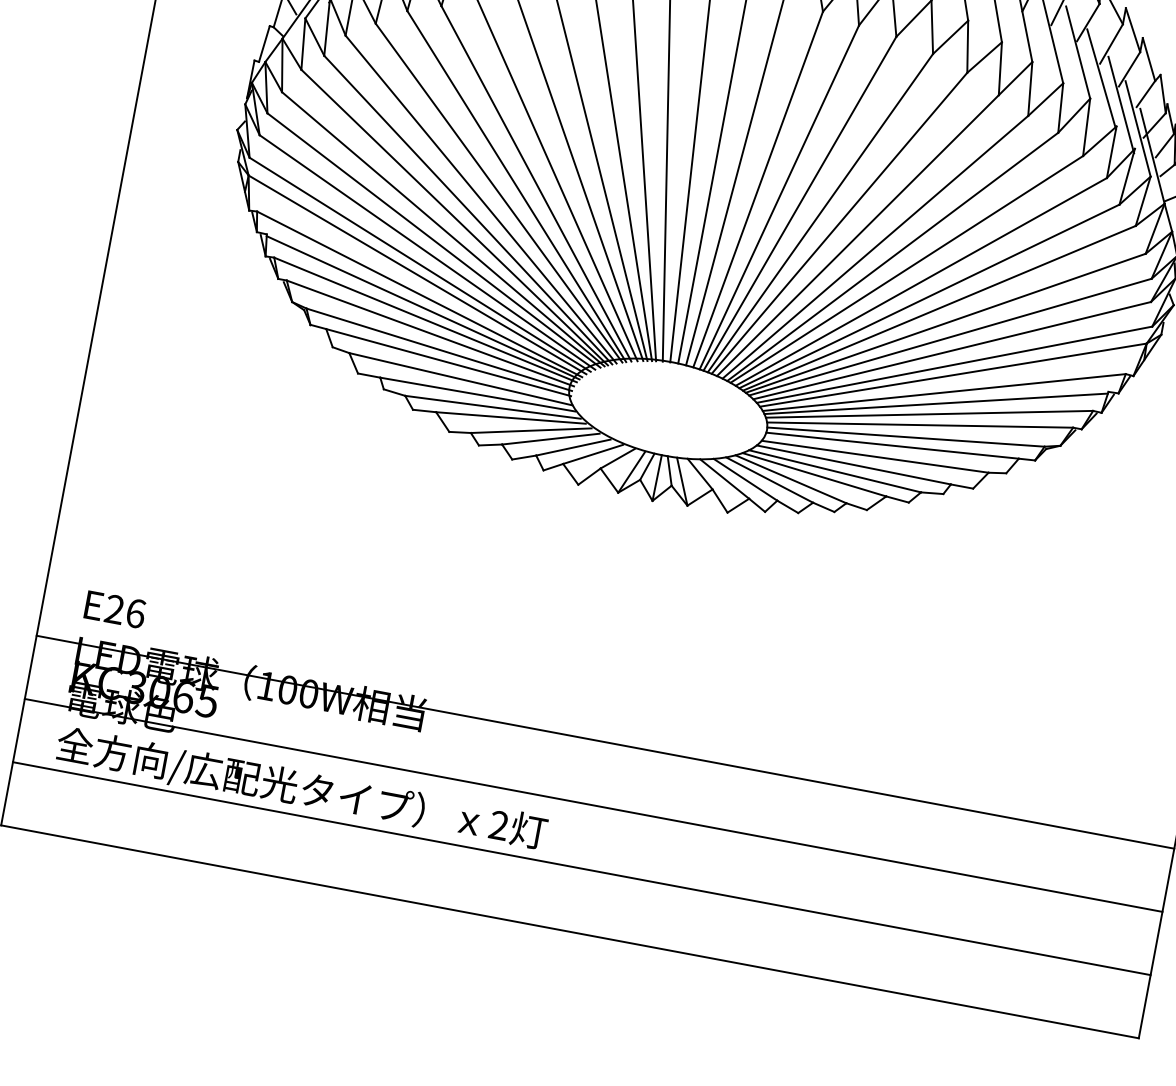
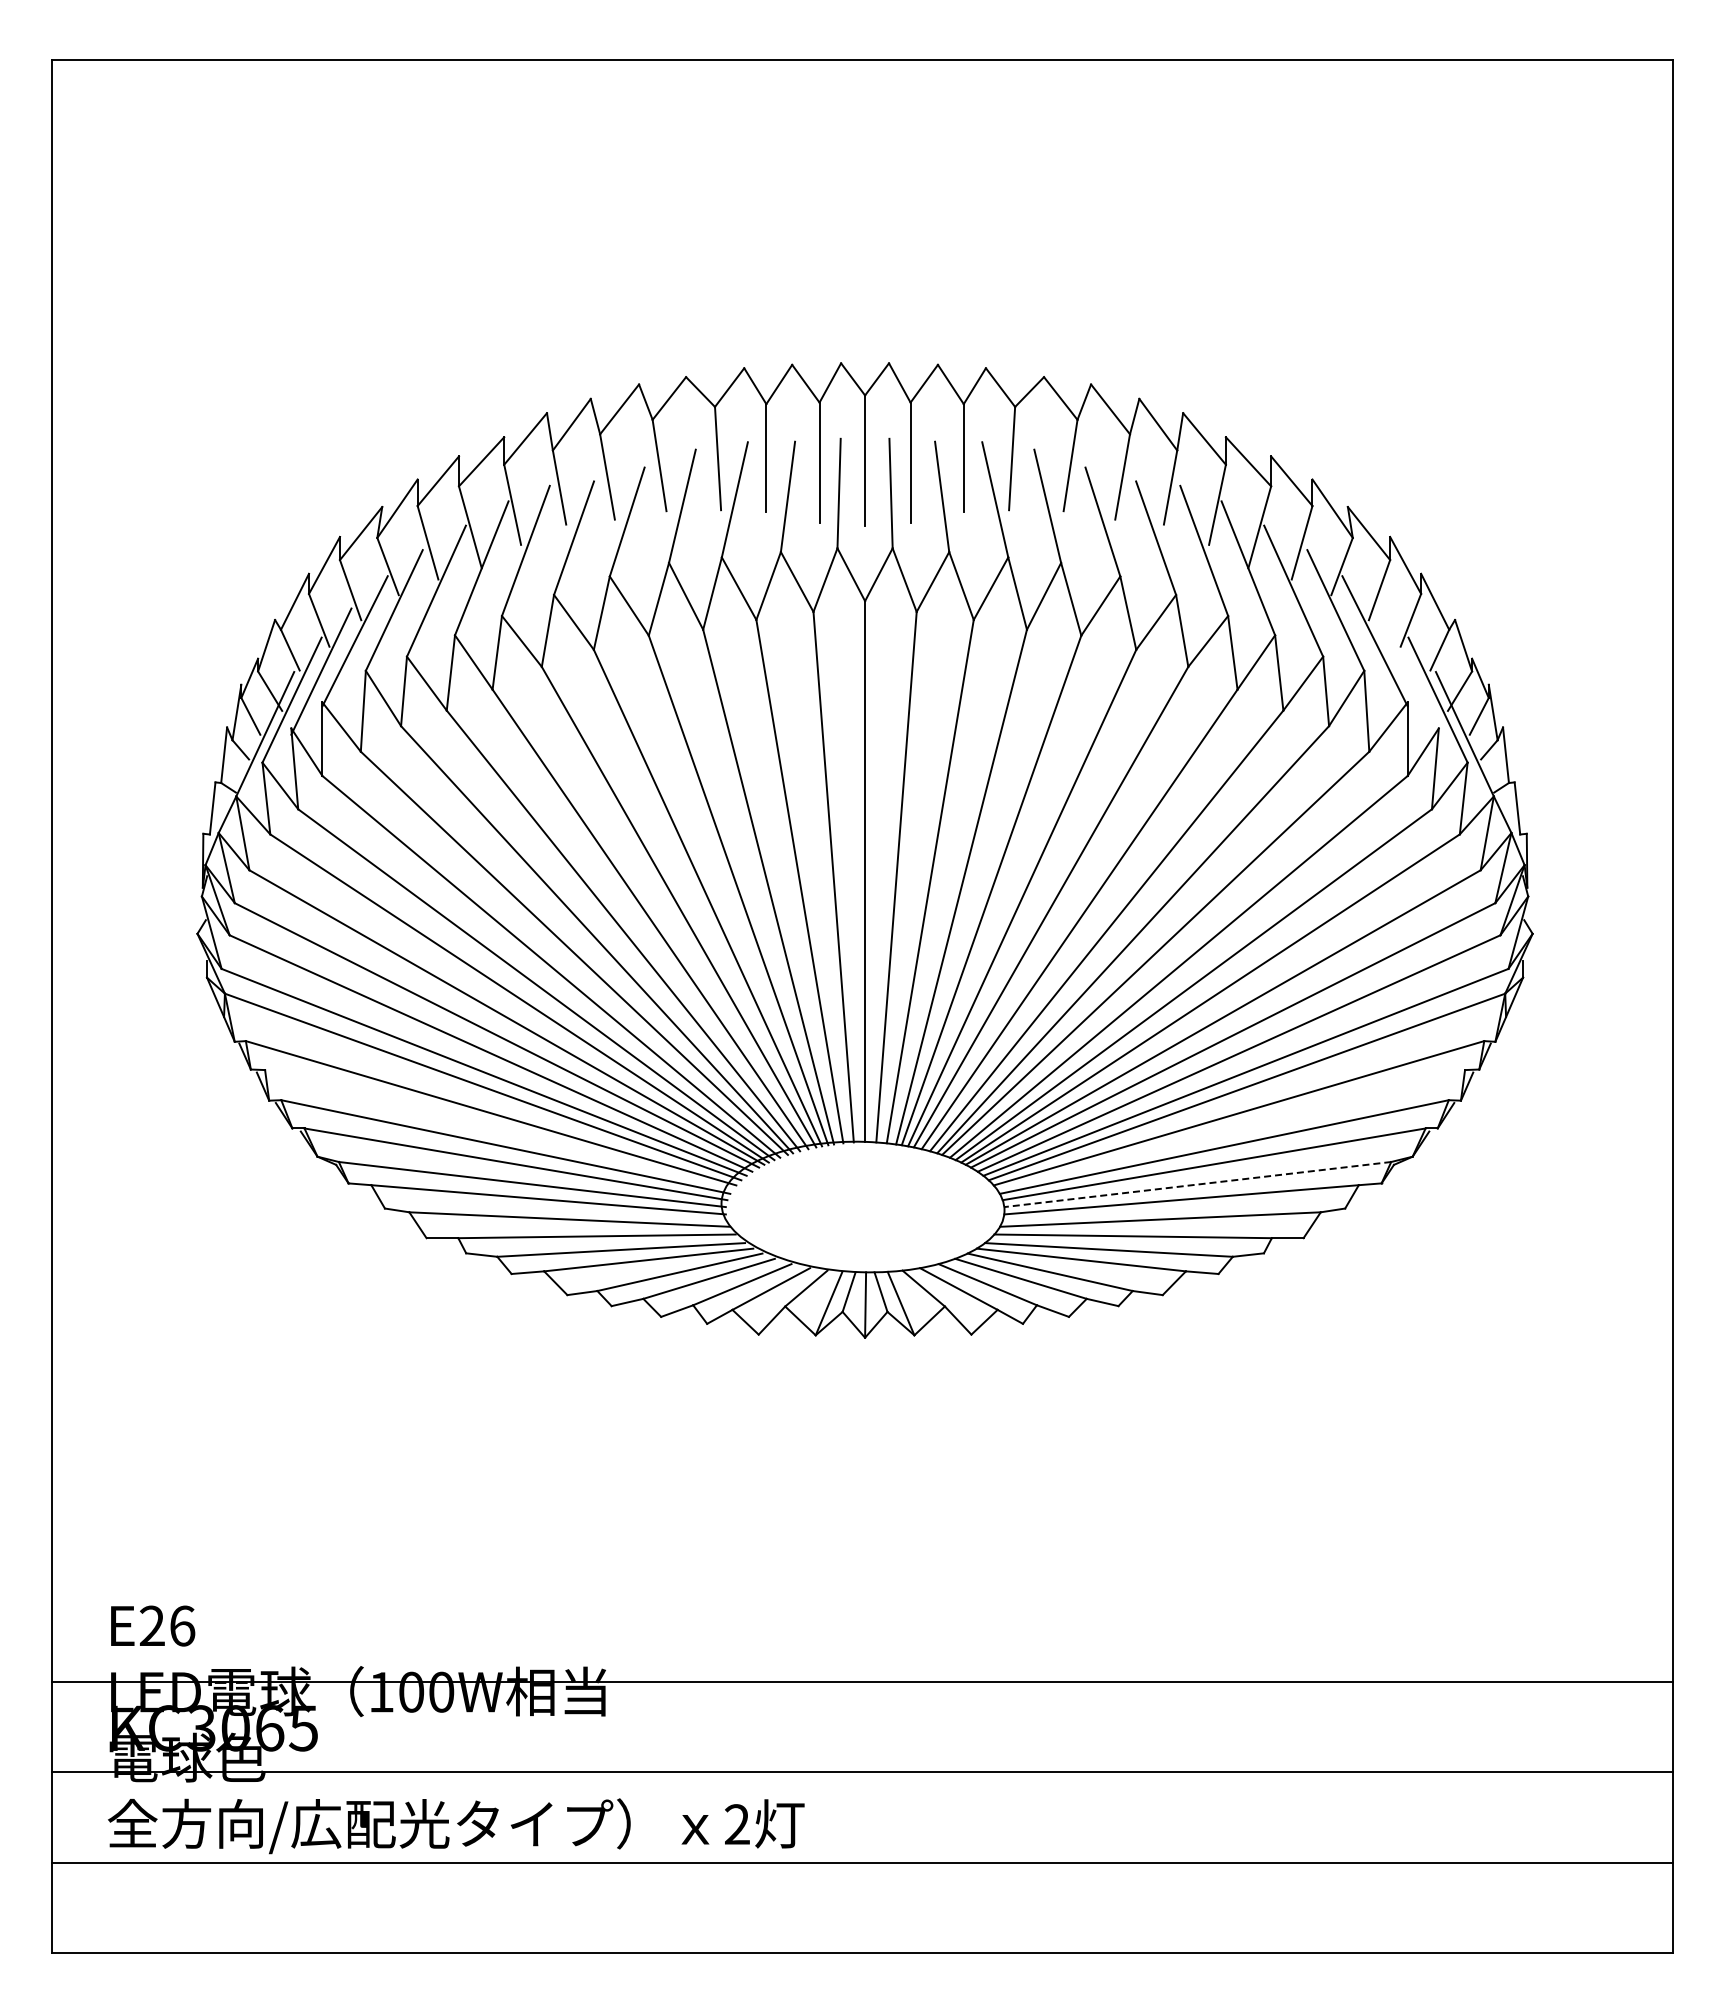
line: (1121, 104) -> (1408, 671), removed
line: (423, 307) -> (499, 1130), removed
line: (936, 403) -> (1230, 1130), removed
line: (905, 437) -> (1197, 1184), solid -> dashed

